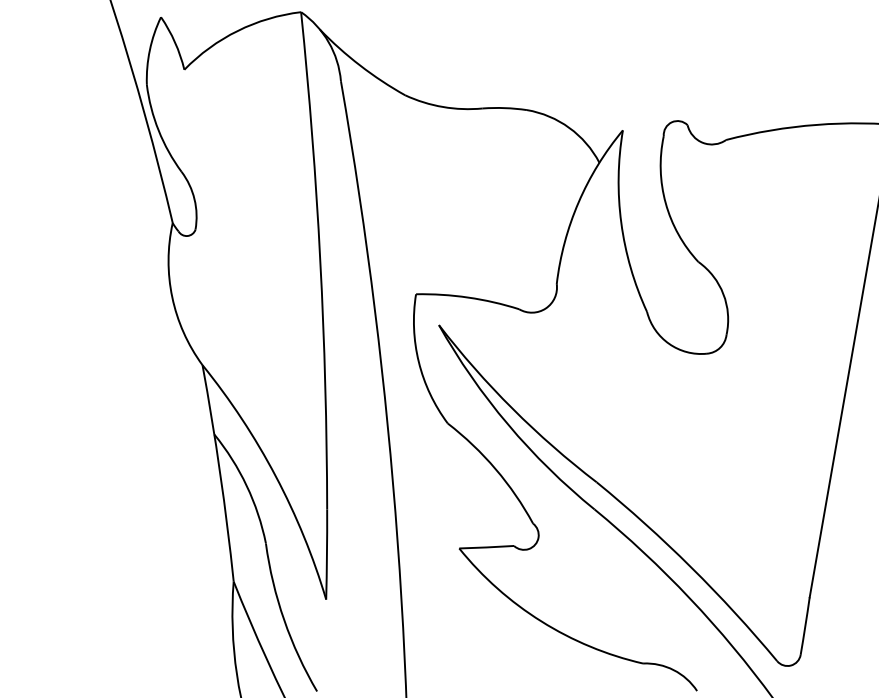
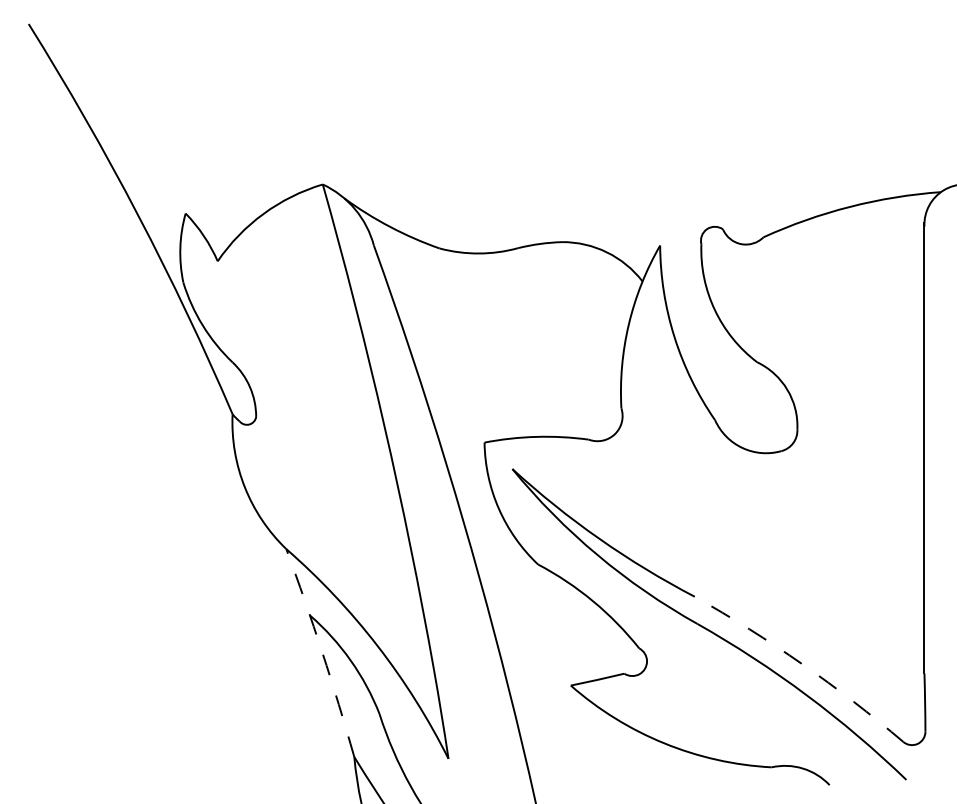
arc: (220, 473) -> (322, 652), solid -> dashed
arc: (691, 567) -> (802, 664), solid -> dashed

